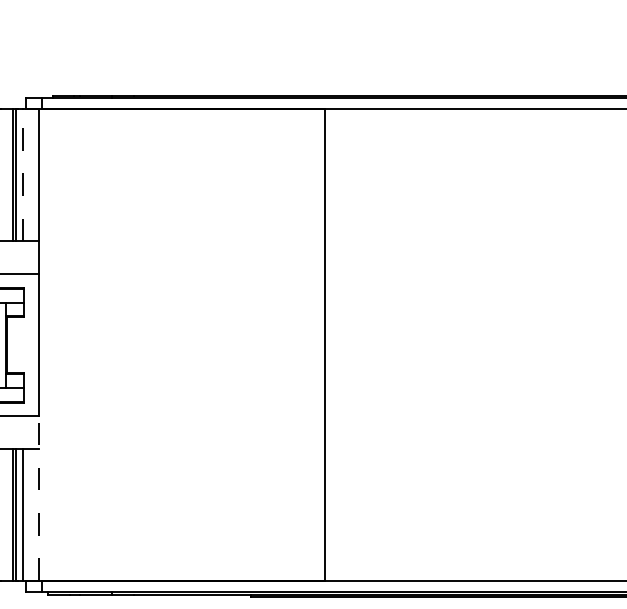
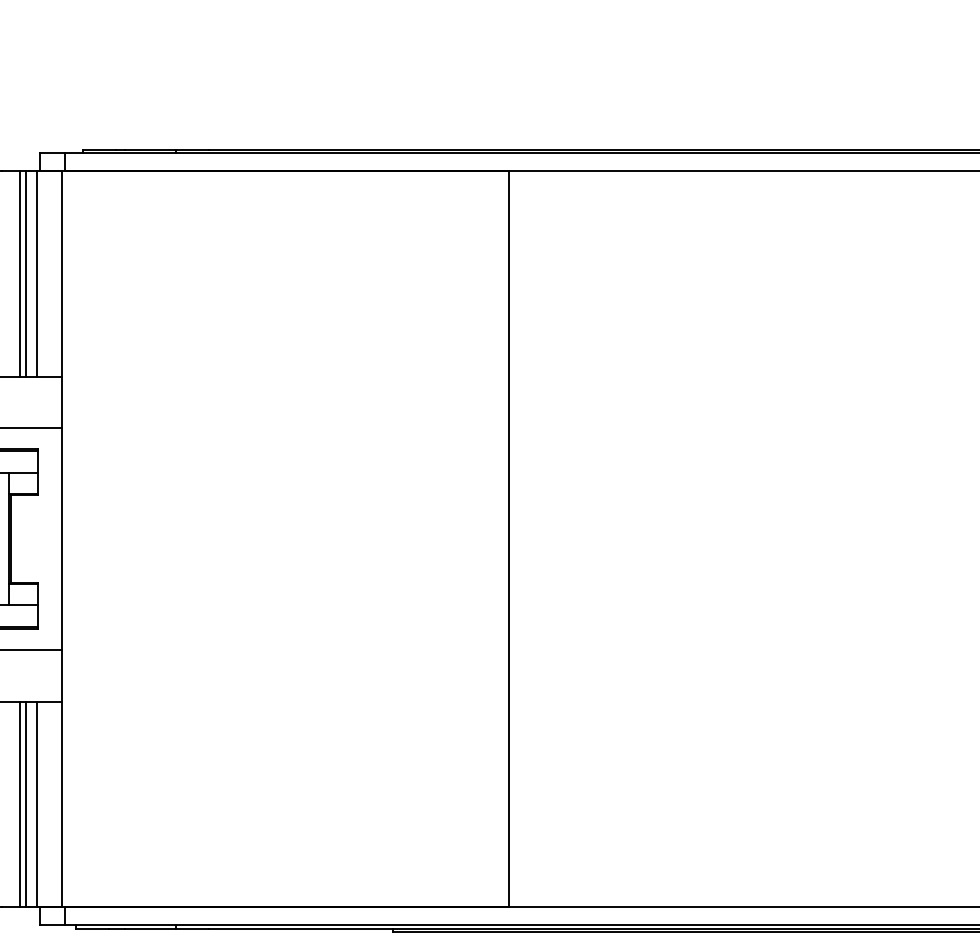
line: (23, 175) -> (36, 273), dashed -> solid
line: (39, 498) -> (61, 778), dashed -> solid

